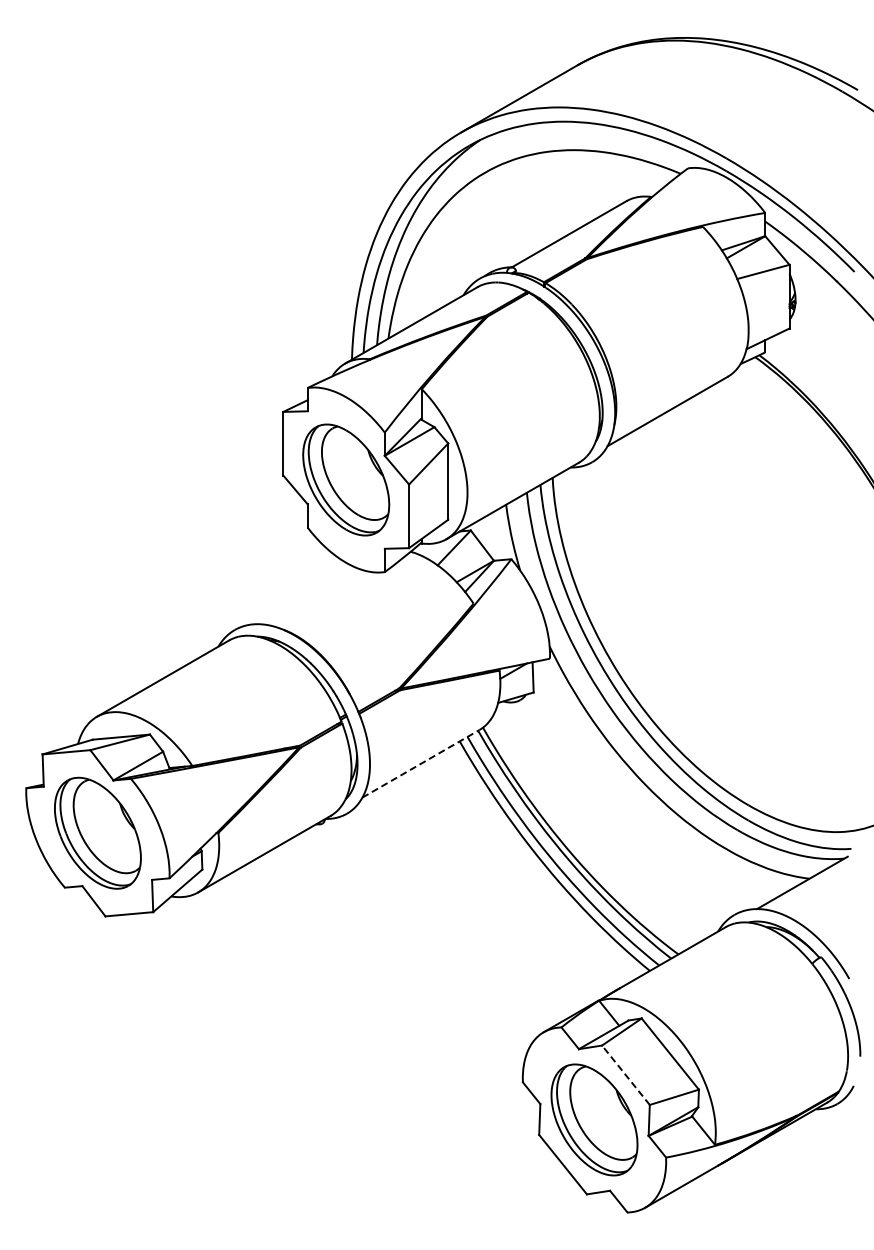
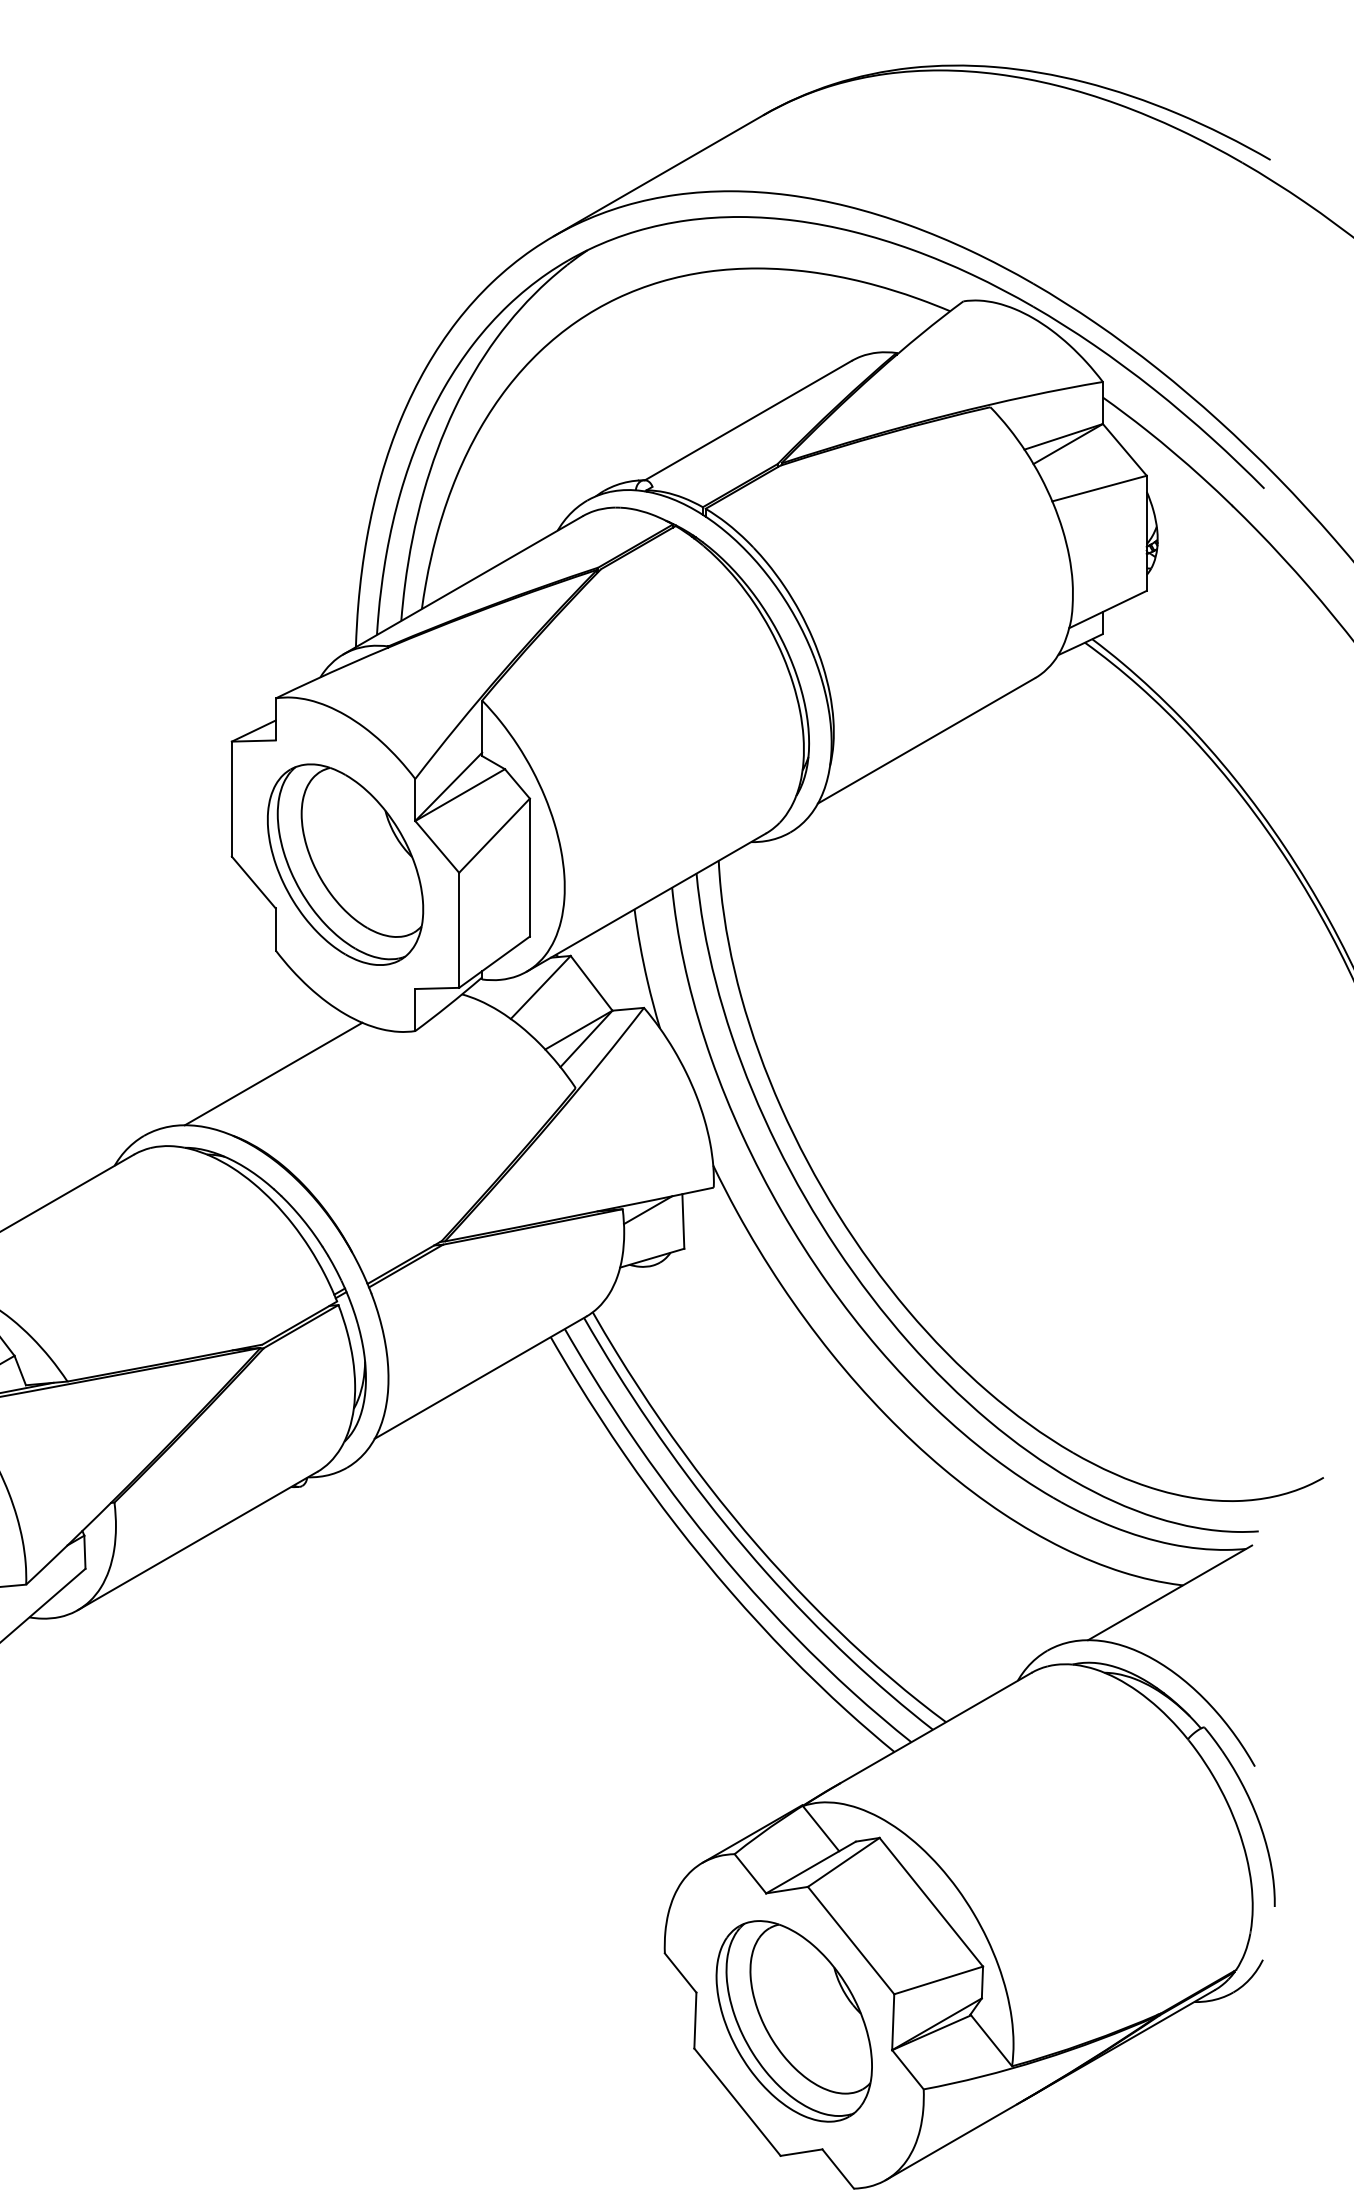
line: (306, 595) -> (273, 1073), added
line: (420, 763) -> (479, 1377), dashed -> solid
line: (625, 1074) -> (850, 1939), dashed -> solid

